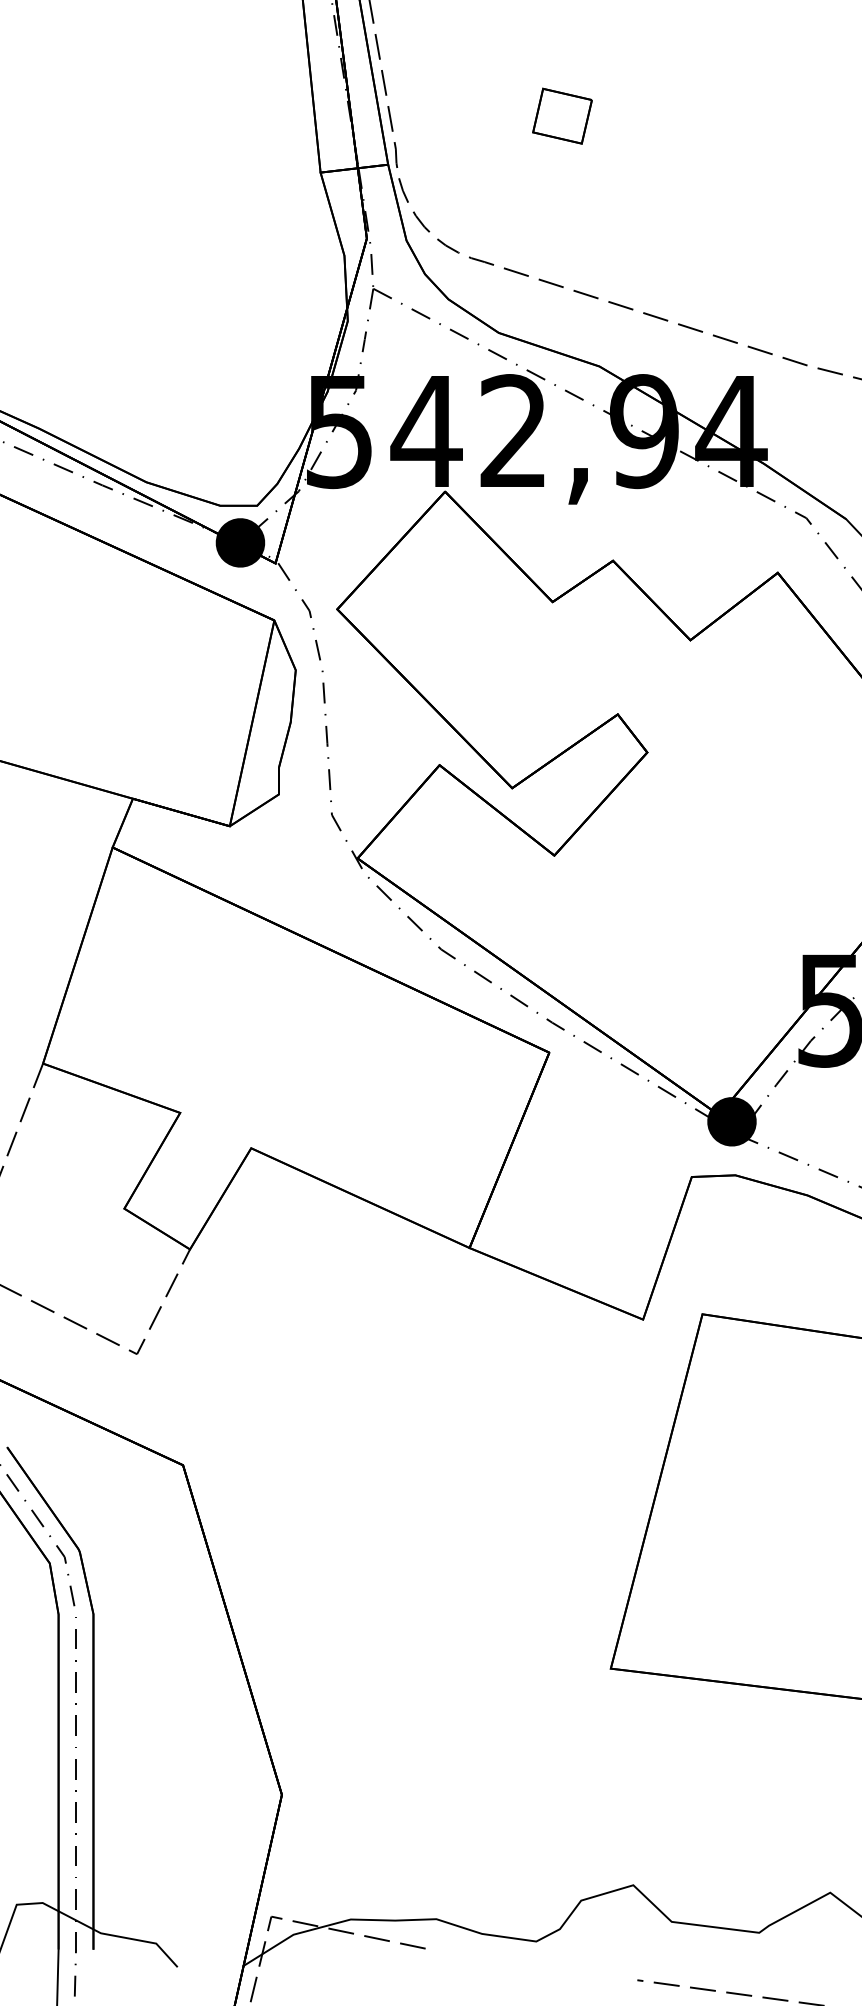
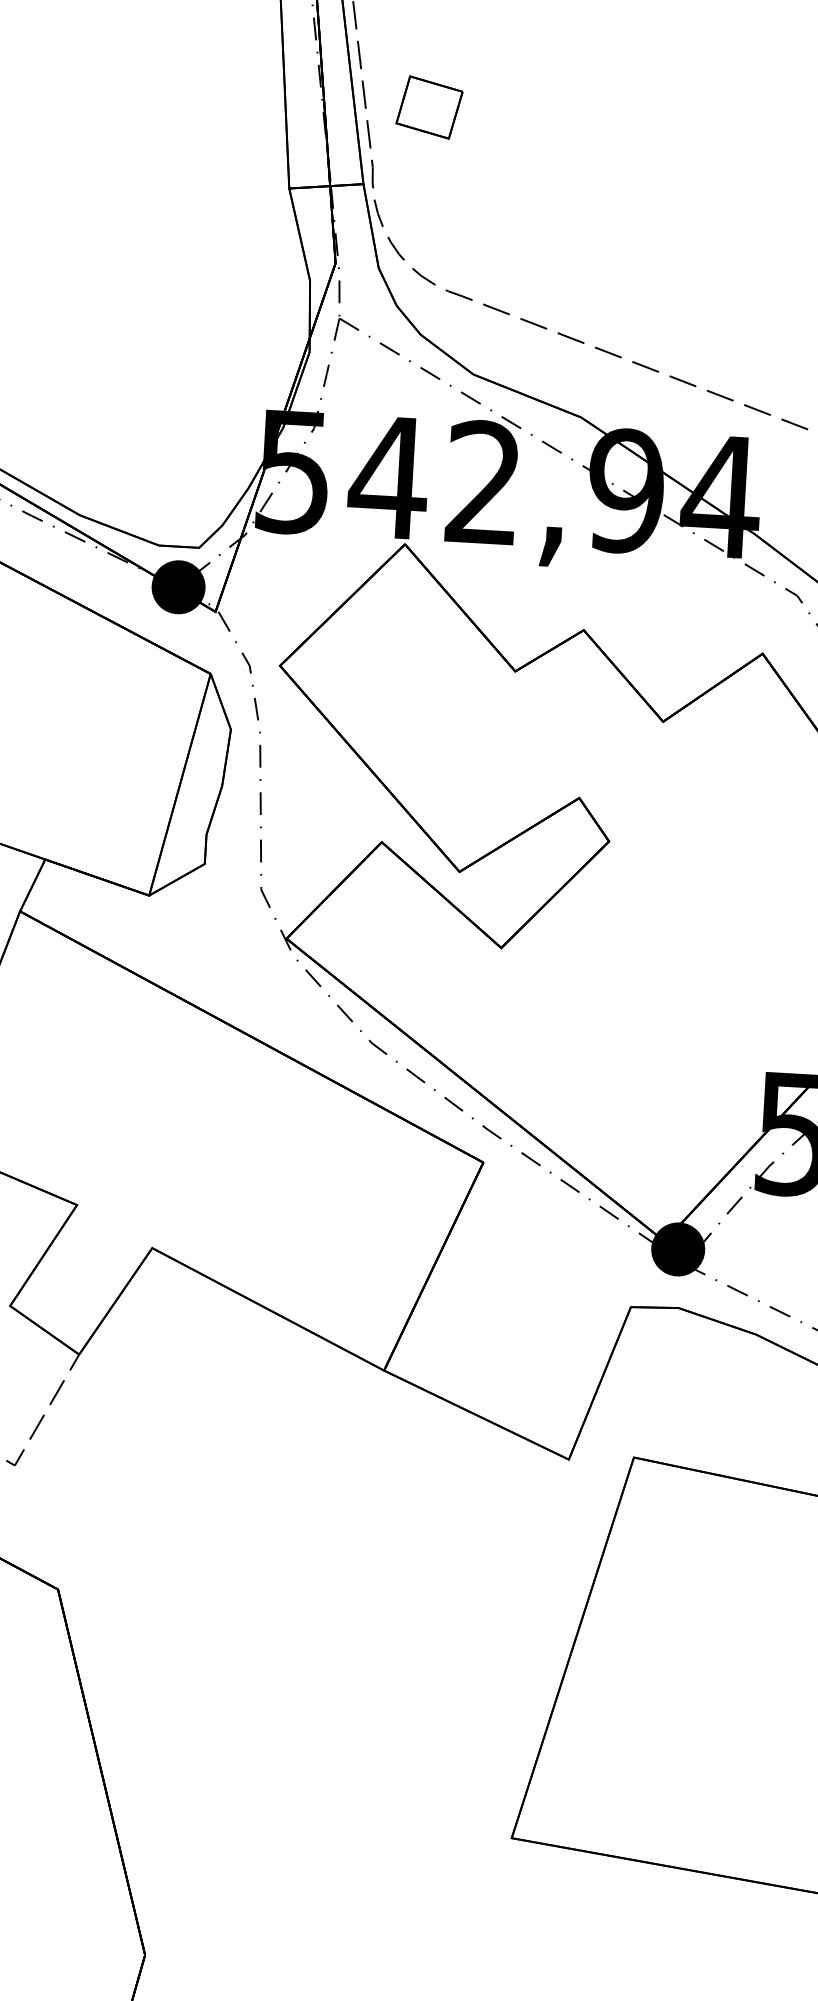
part: (562, 115) -> (429, 106), moved

